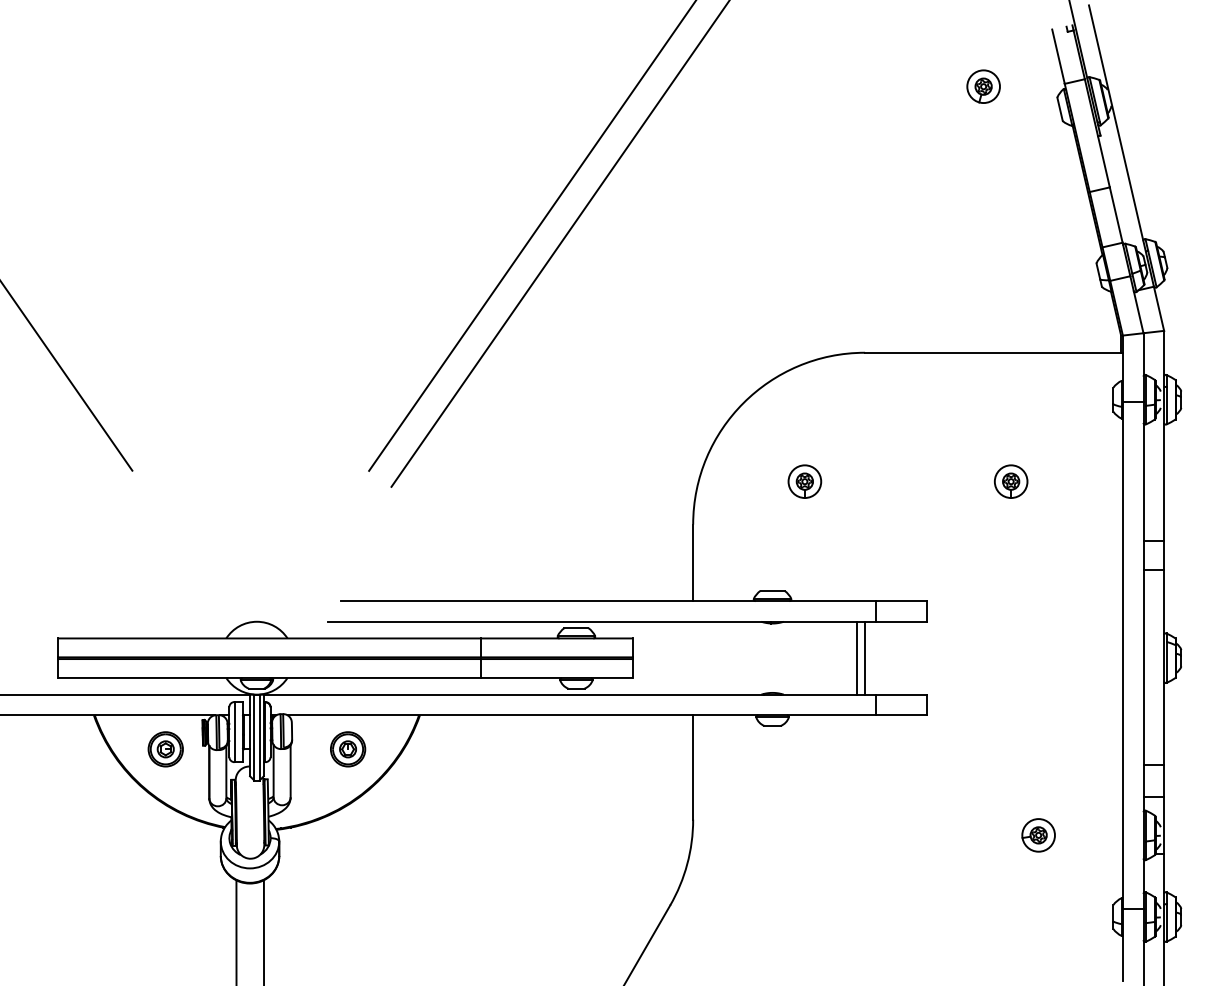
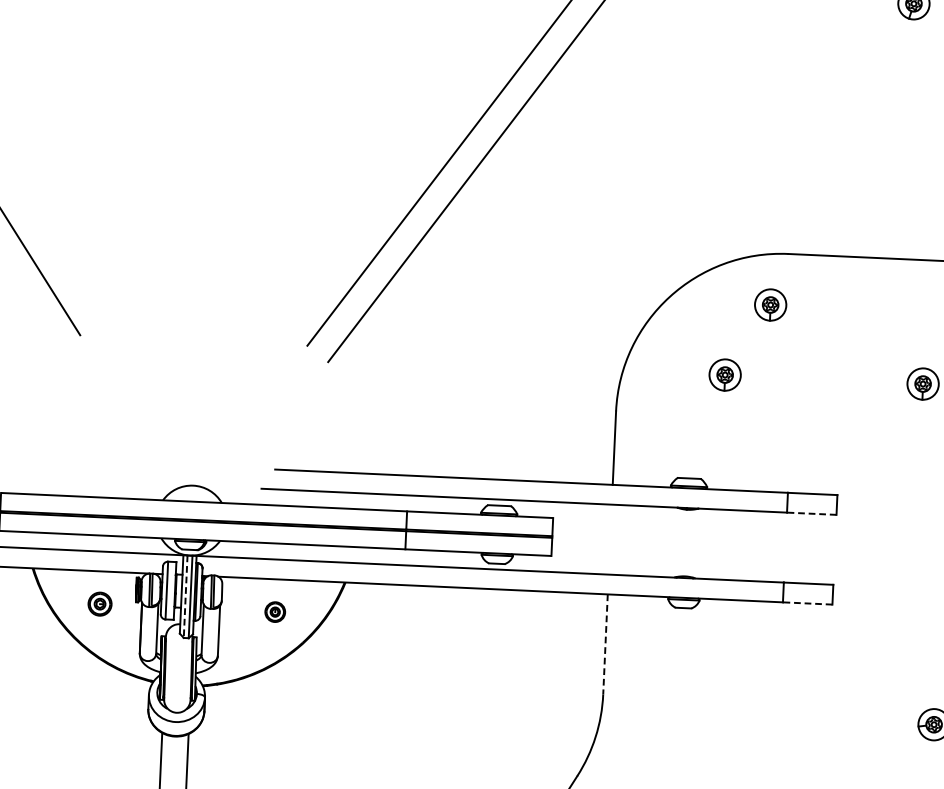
part: (848, 406) -> (770, 304), added
line: (901, 621) -> (811, 513), solid -> dashed
line: (856, 657) -> (767, 546), removed
line: (865, 657) -> (775, 546), removed
line: (901, 715) -> (807, 603), solid -> dashed
line: (254, 737) -> (185, 596), solid -> dashed
part: (165, 749) -> (99, 604), size x0.7
part: (348, 749) -> (275, 612), size x0.6
line: (693, 767) -> (605, 644), solid -> dashed

